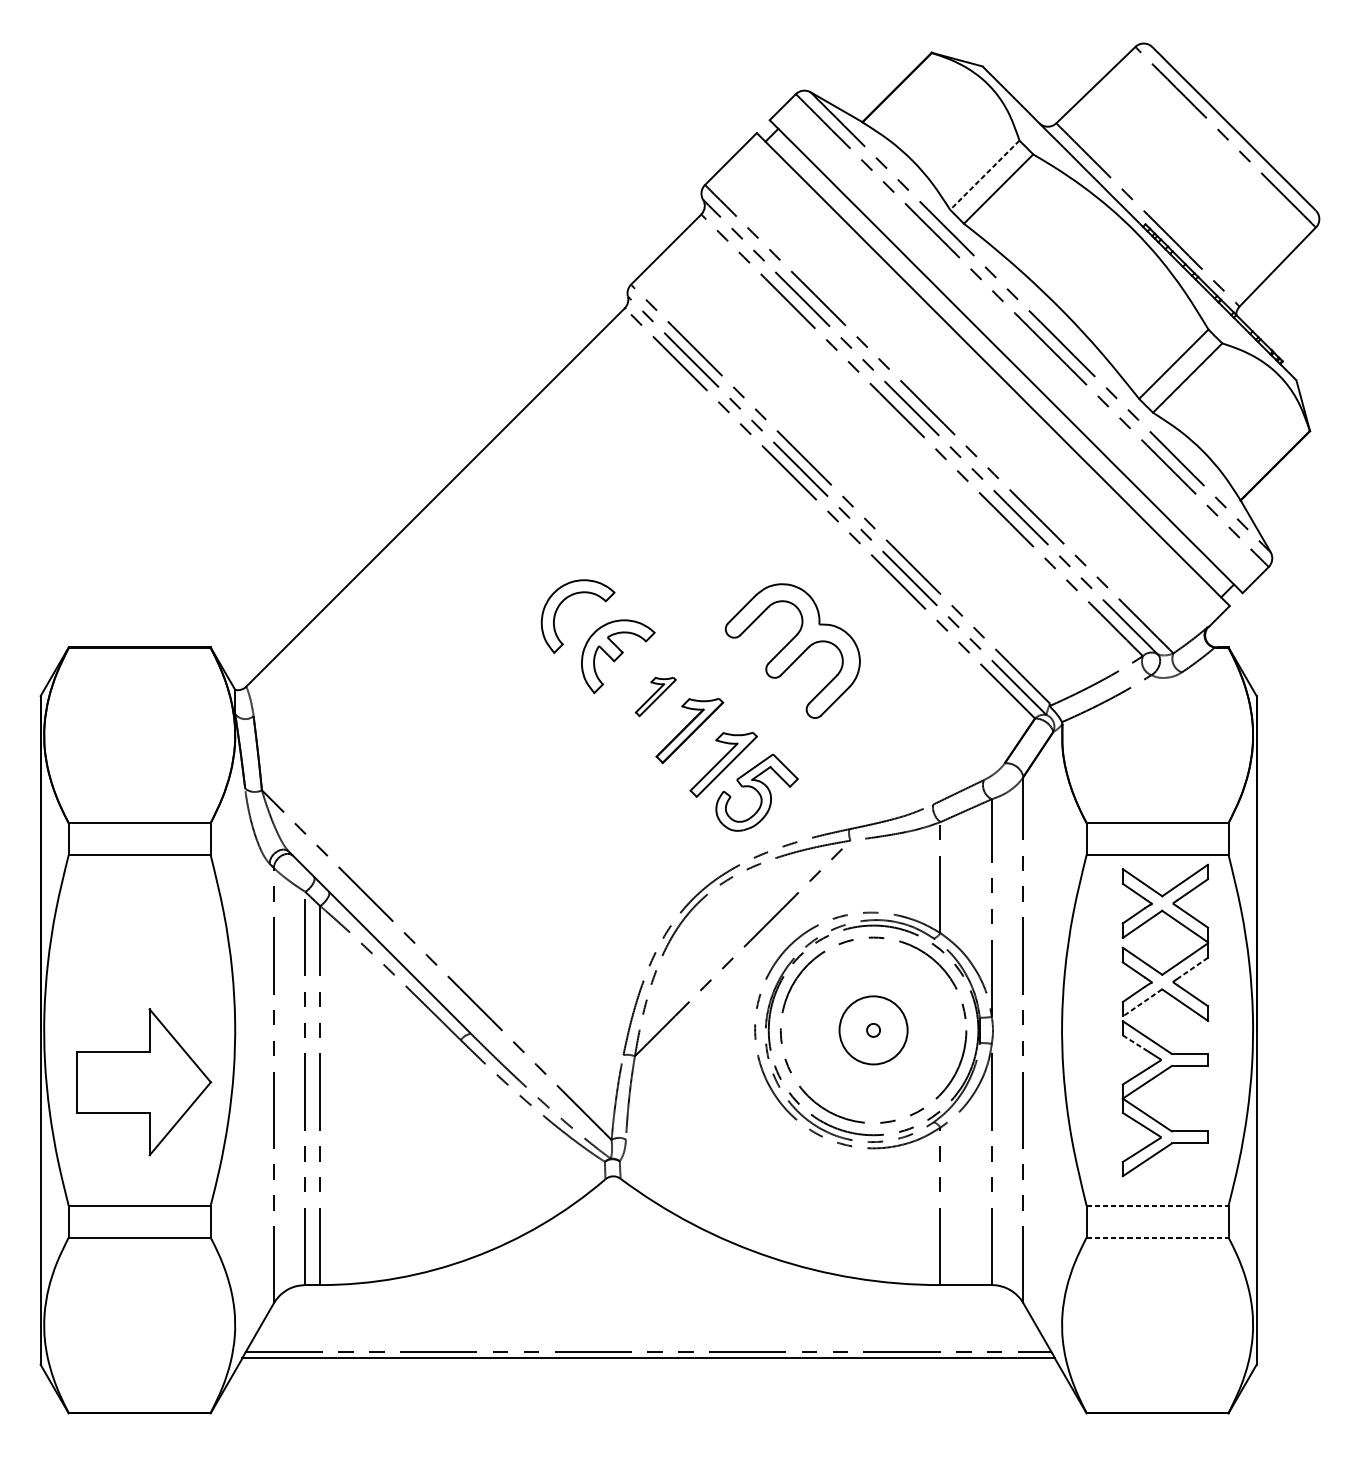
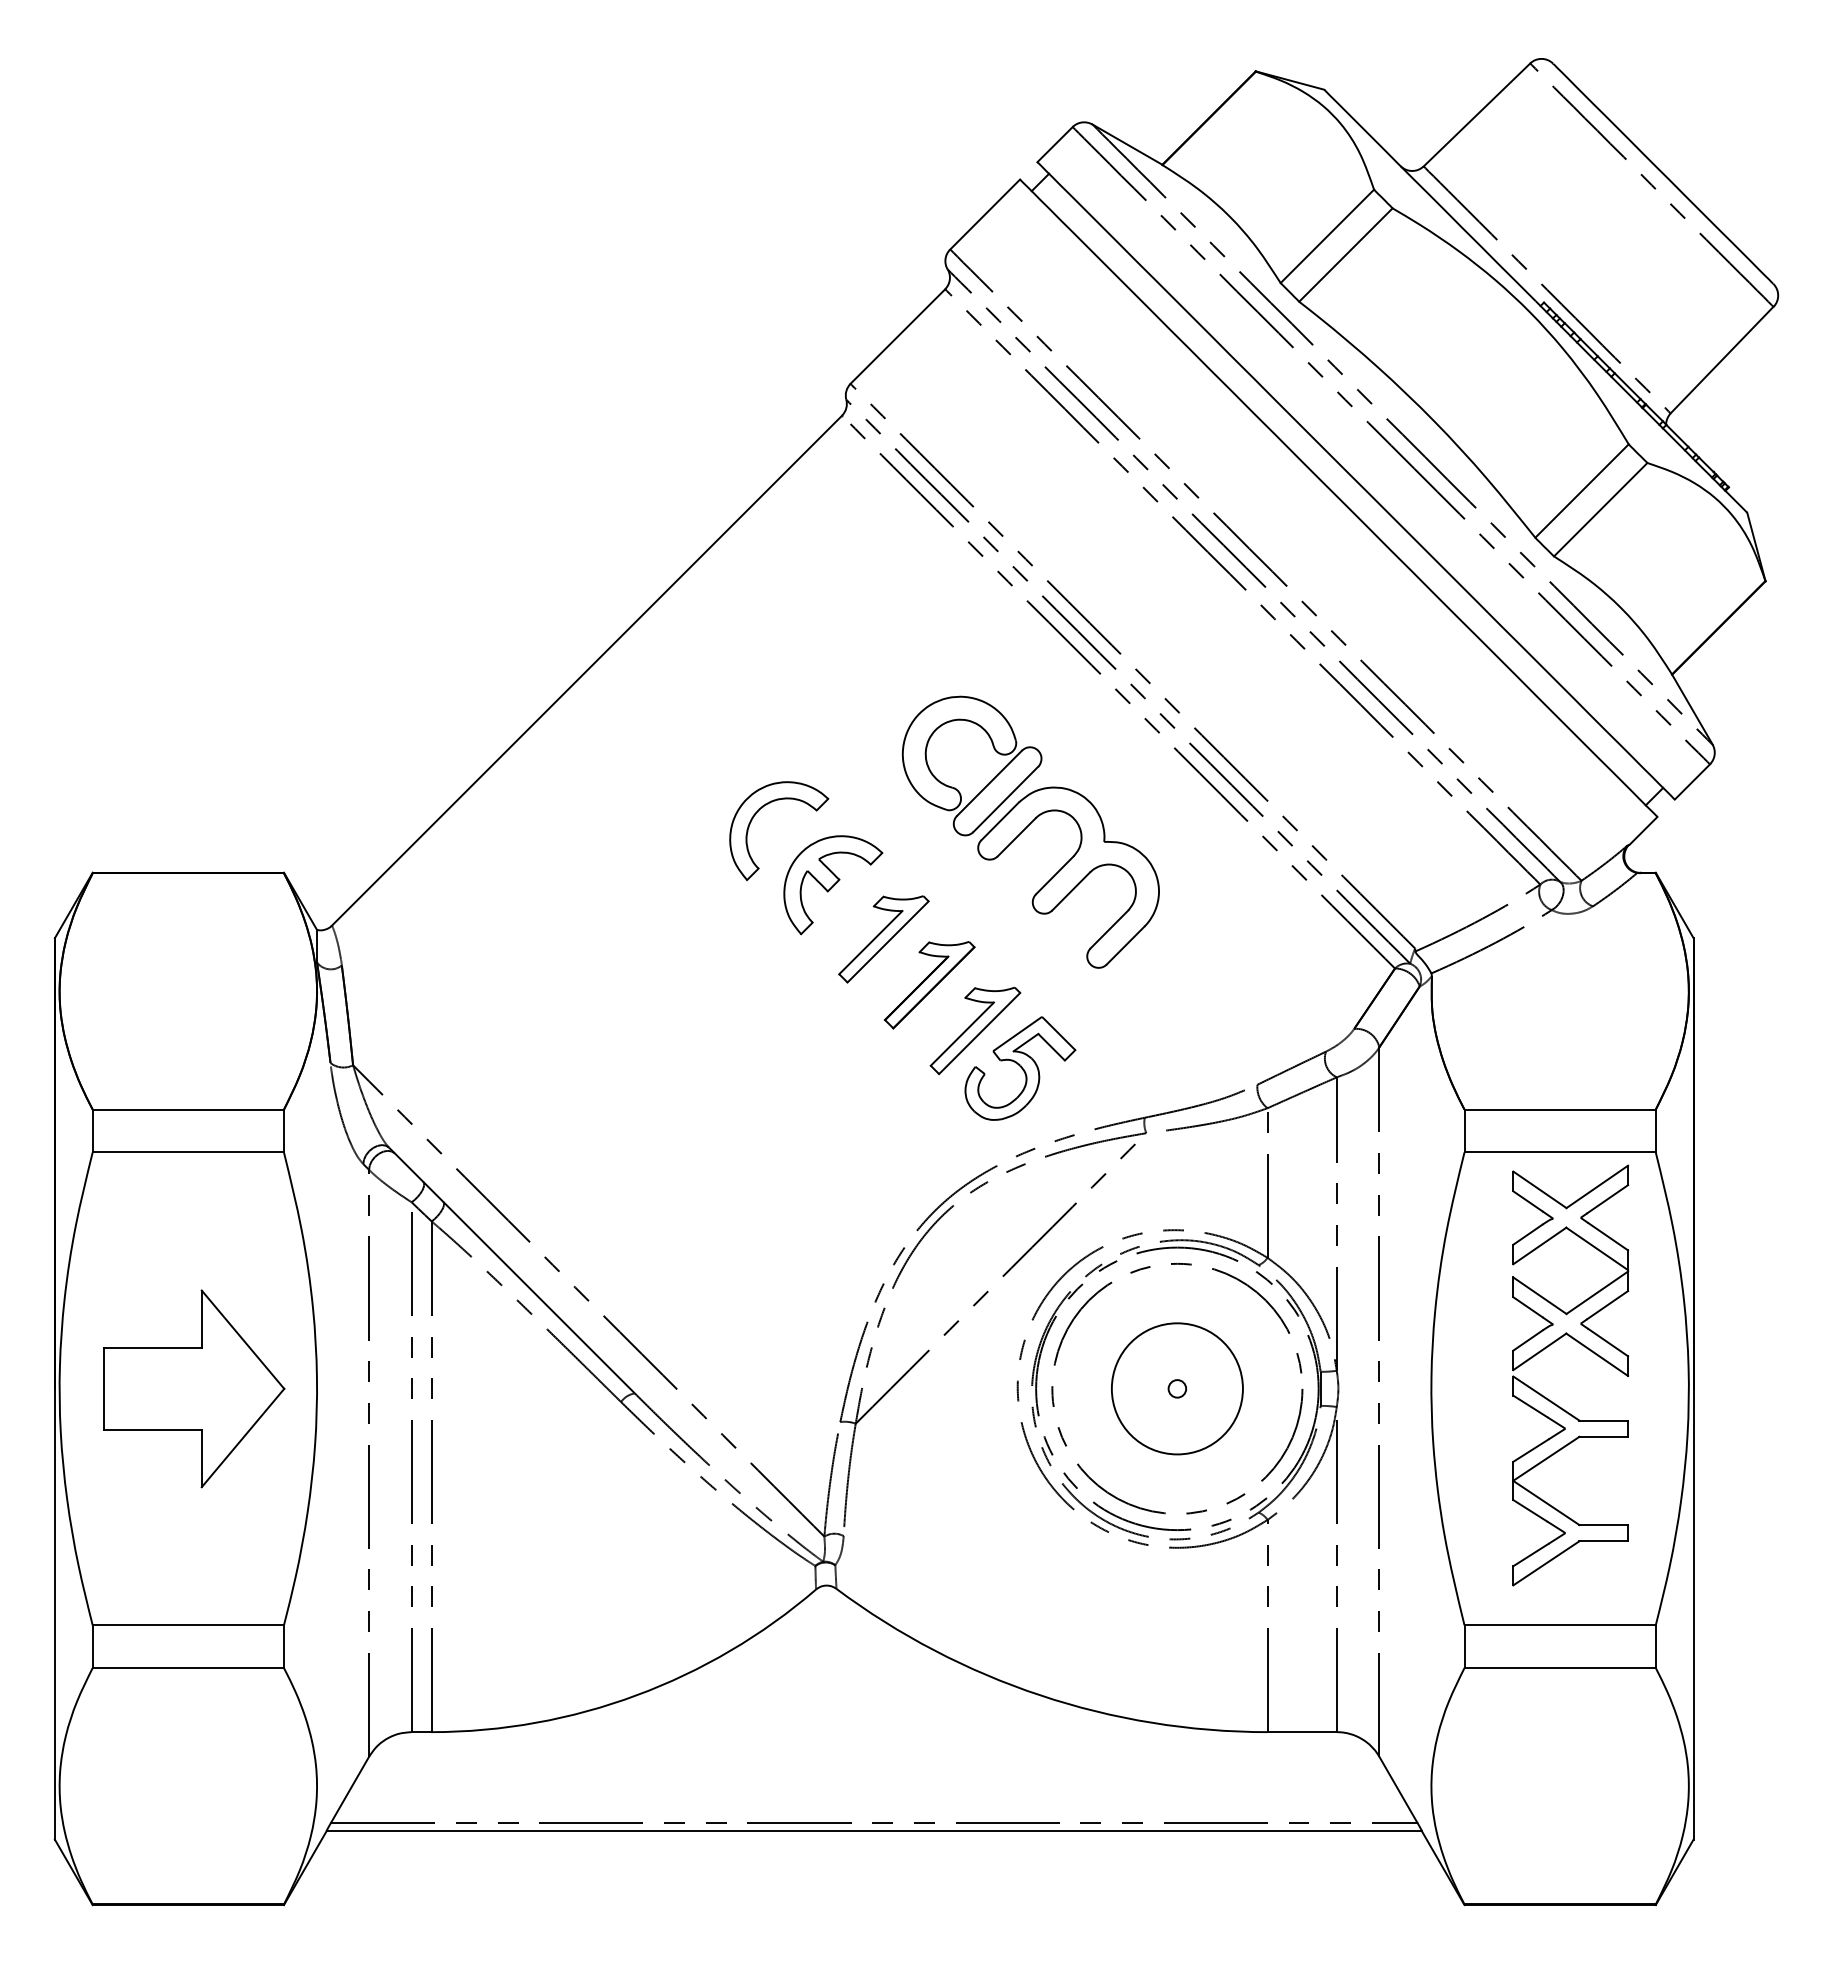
line: (984, 175) -> (1327, 236), dashed -> solid
part: (733, 580) -> (988, 782), added
part: (655, 696) -> (883, 939), size x1.67
line: (1192, 968) -> (1607, 1305), dashed -> solid
line: (1142, 1003) -> (1539, 1352), dashed -> solid
circle: (872, 1030) -> (1176, 1388), size x1.43
line: (1135, 1043) -> (1530, 1406), dashed -> solid
part: (144, 1082) -> (194, 1388), moved
line: (1157, 1205) -> (1560, 1625), dashed -> solid
line: (1157, 1237) -> (1560, 1668), dashed -> solid

